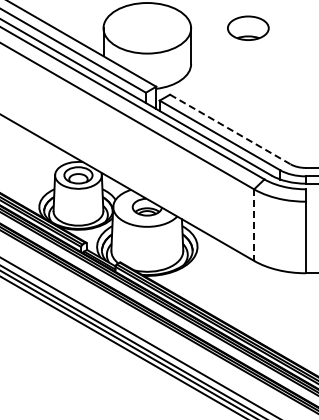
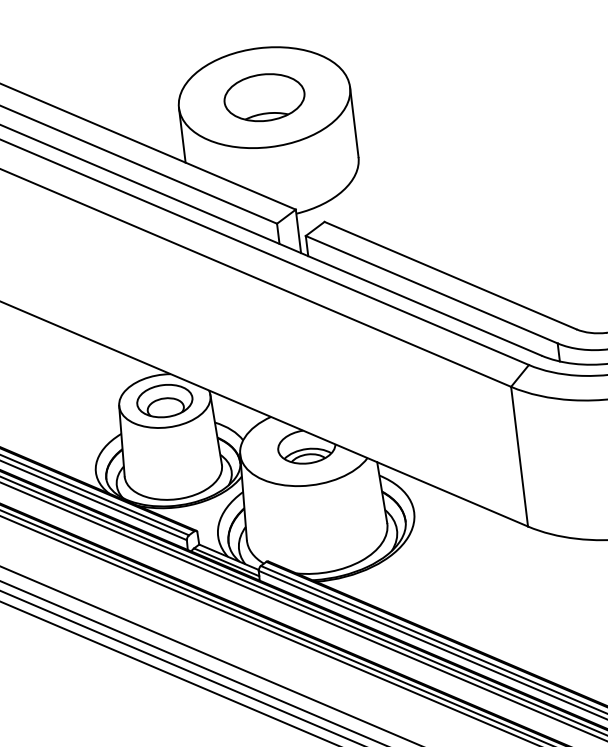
part: (248, 27) -> (264, 96), moved
line: (230, 129) -> (450, 275), dashed -> solid
line: (254, 225) -> (520, 457), dashed -> solid

